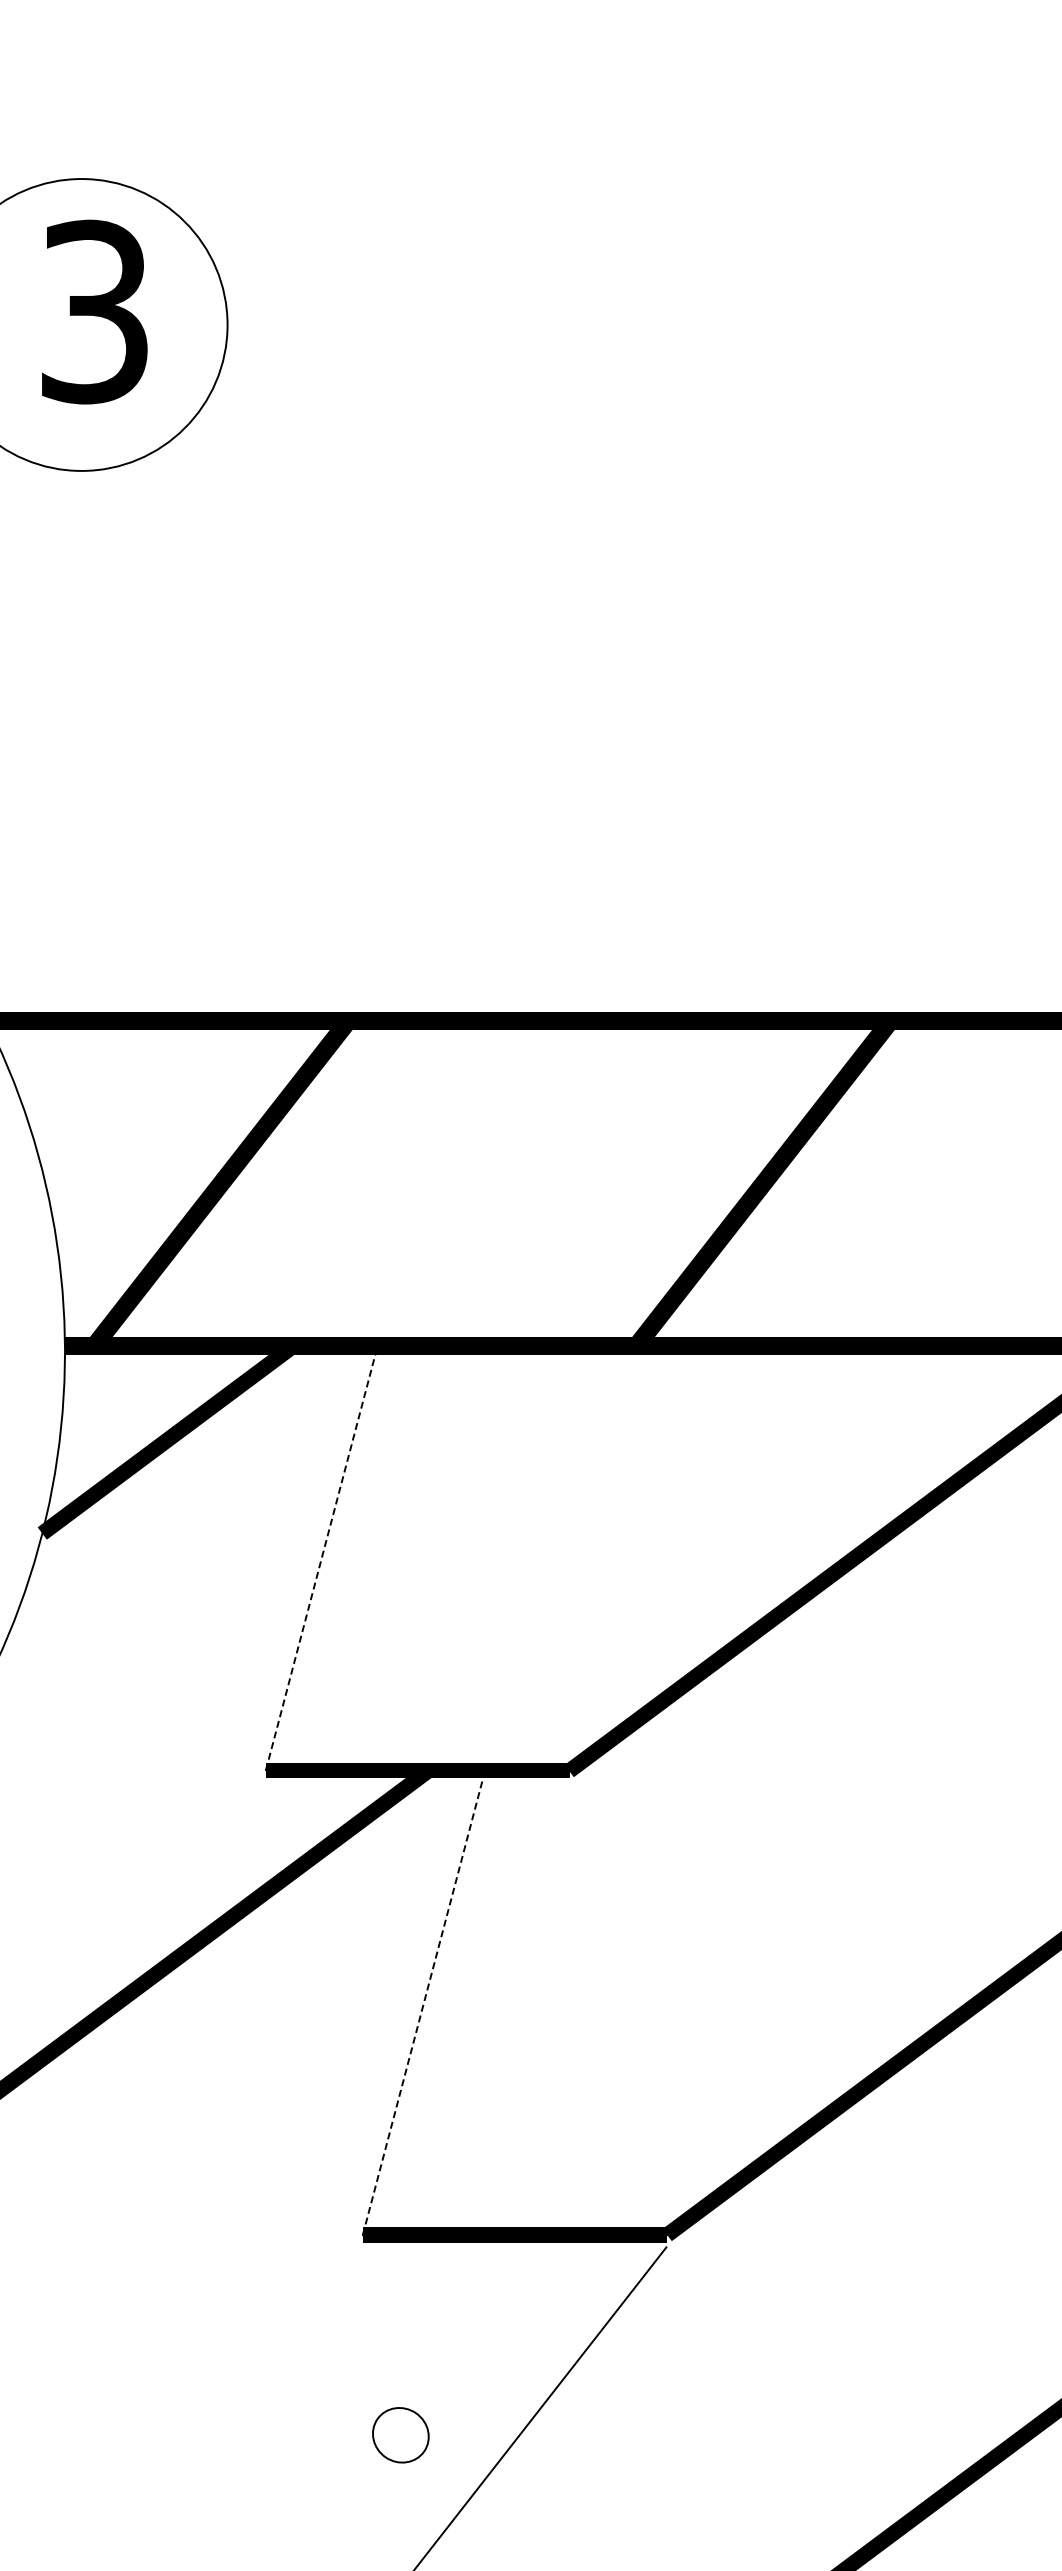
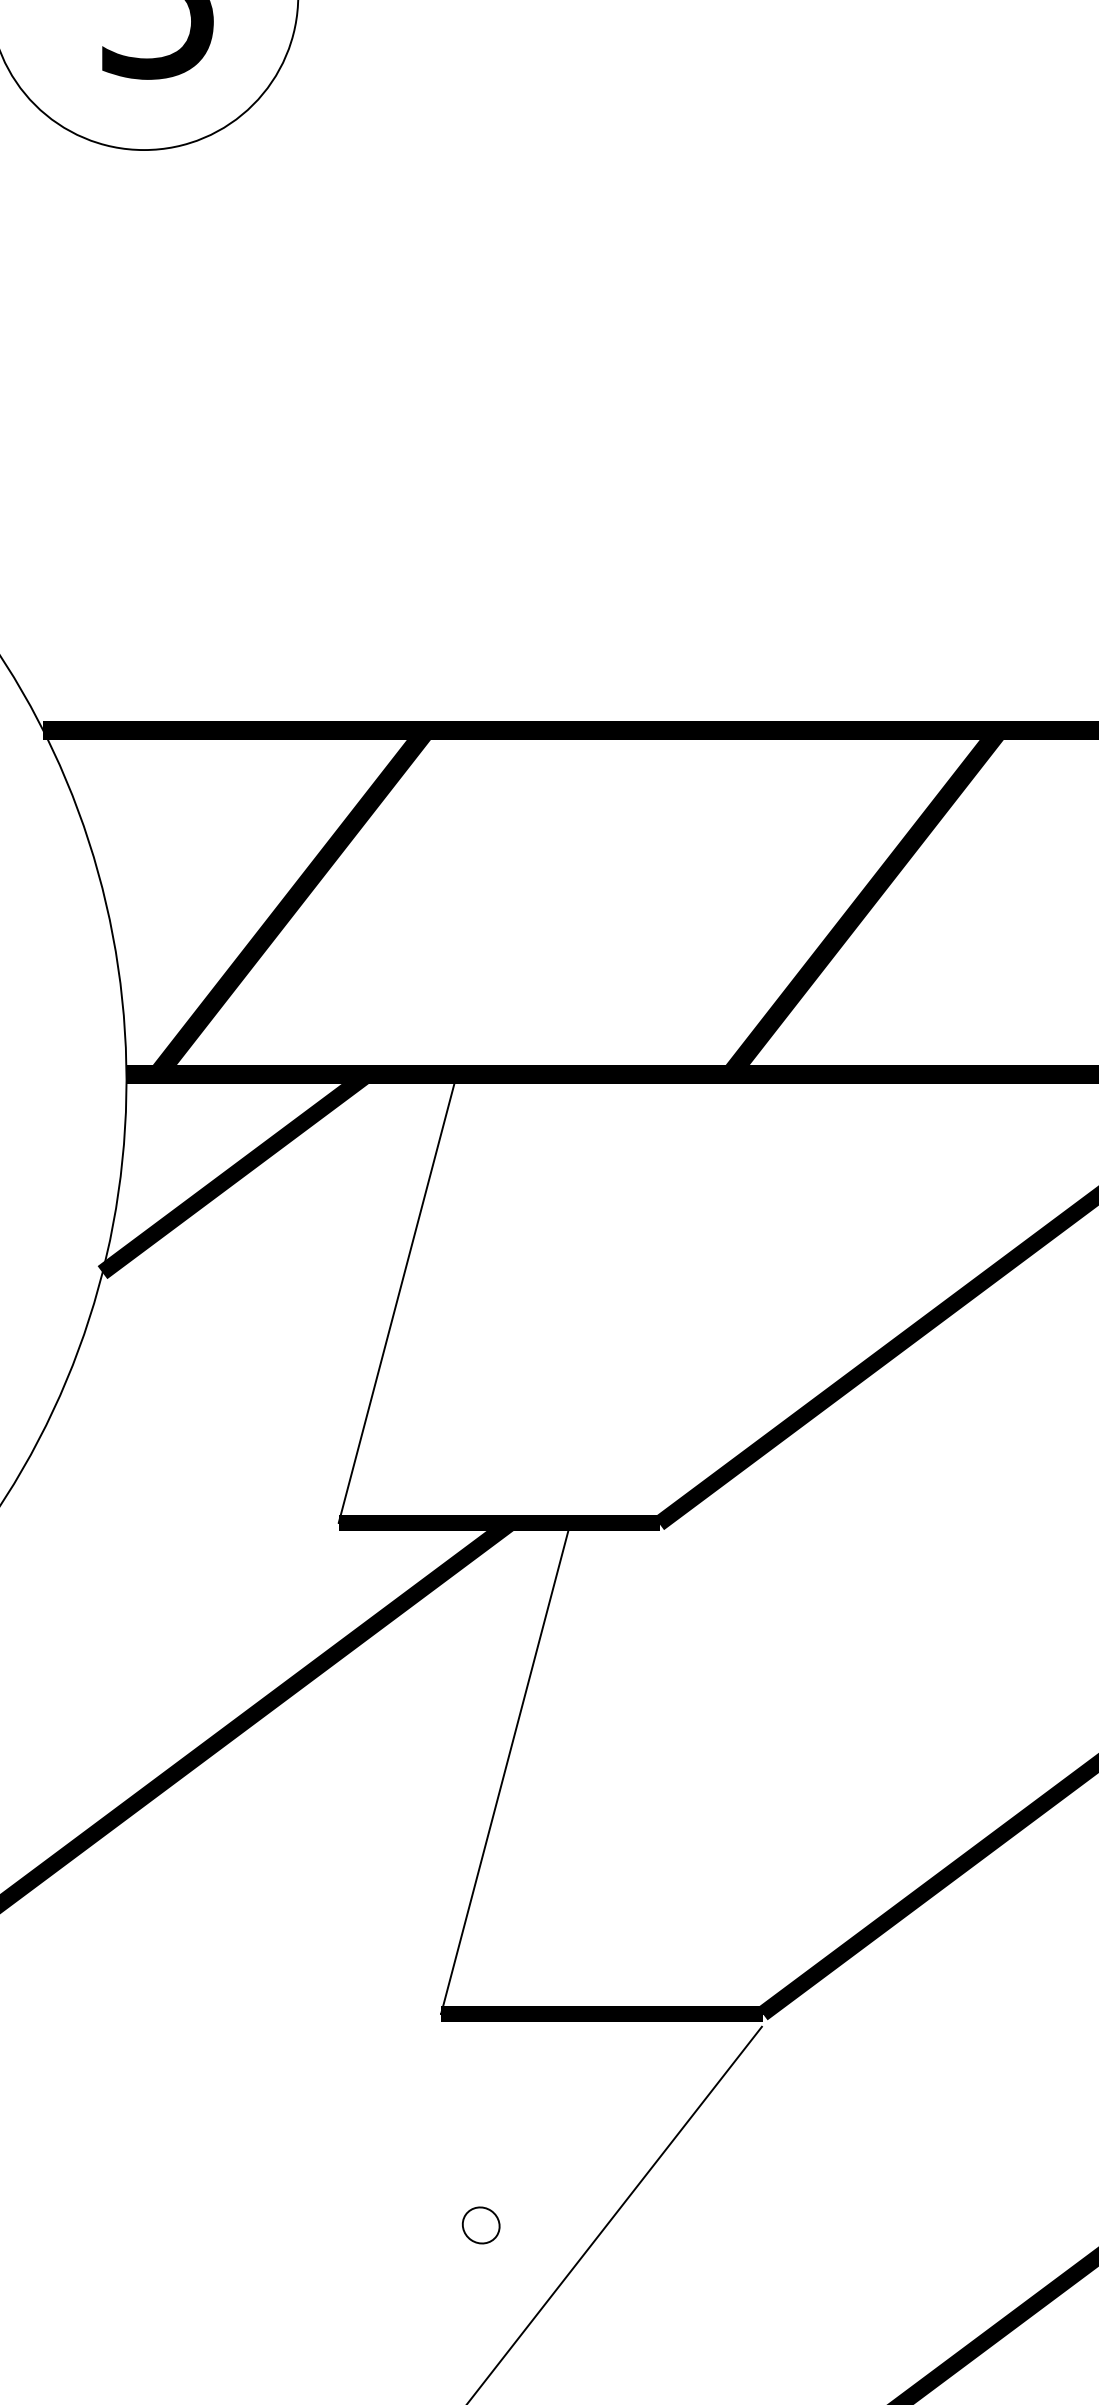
line: (321, 1557) -> (397, 1297), dashed -> solid
line: (424, 2002) -> (506, 1768), dashed -> solid
part: (400, 2435) -> (480, 2225), size x0.62

